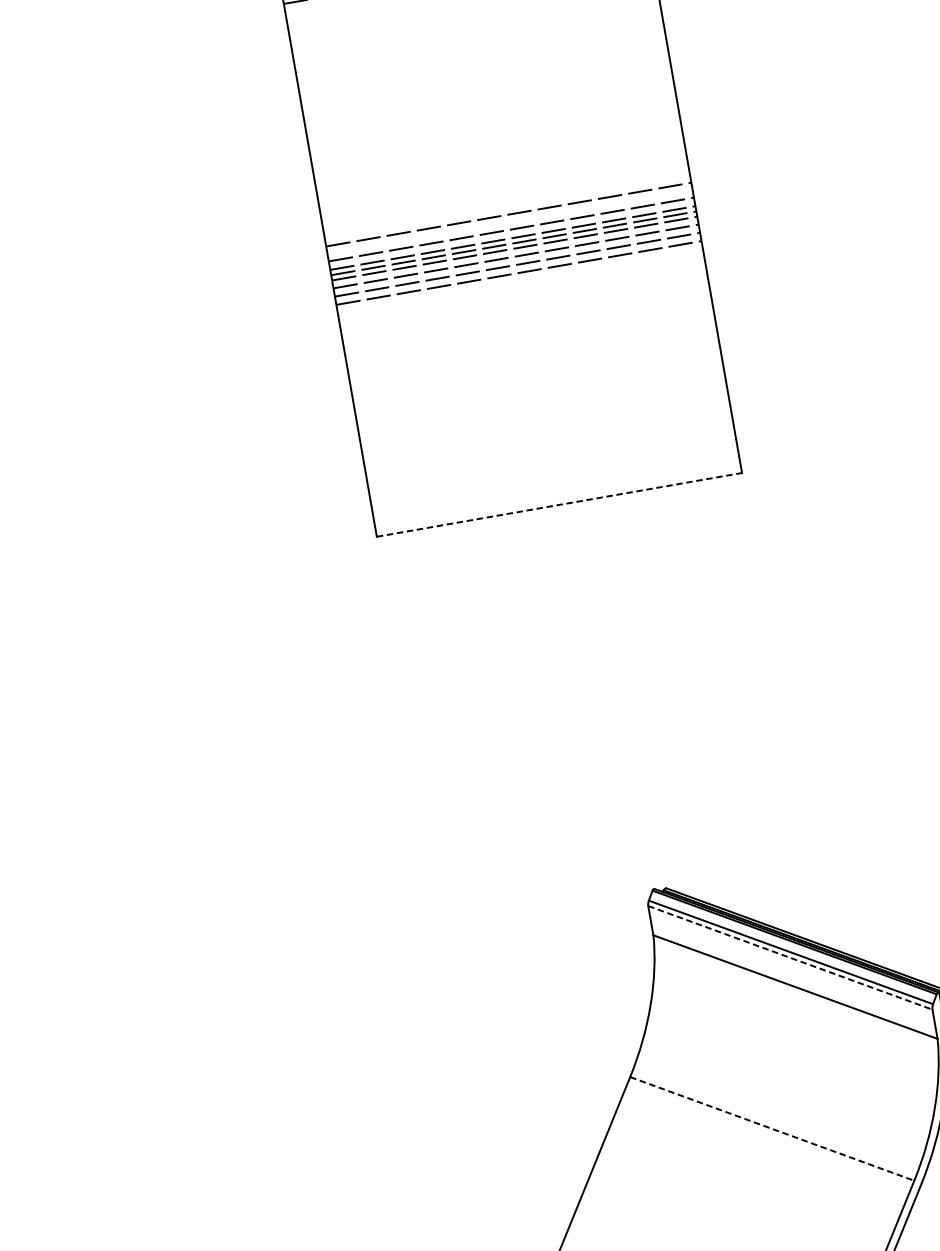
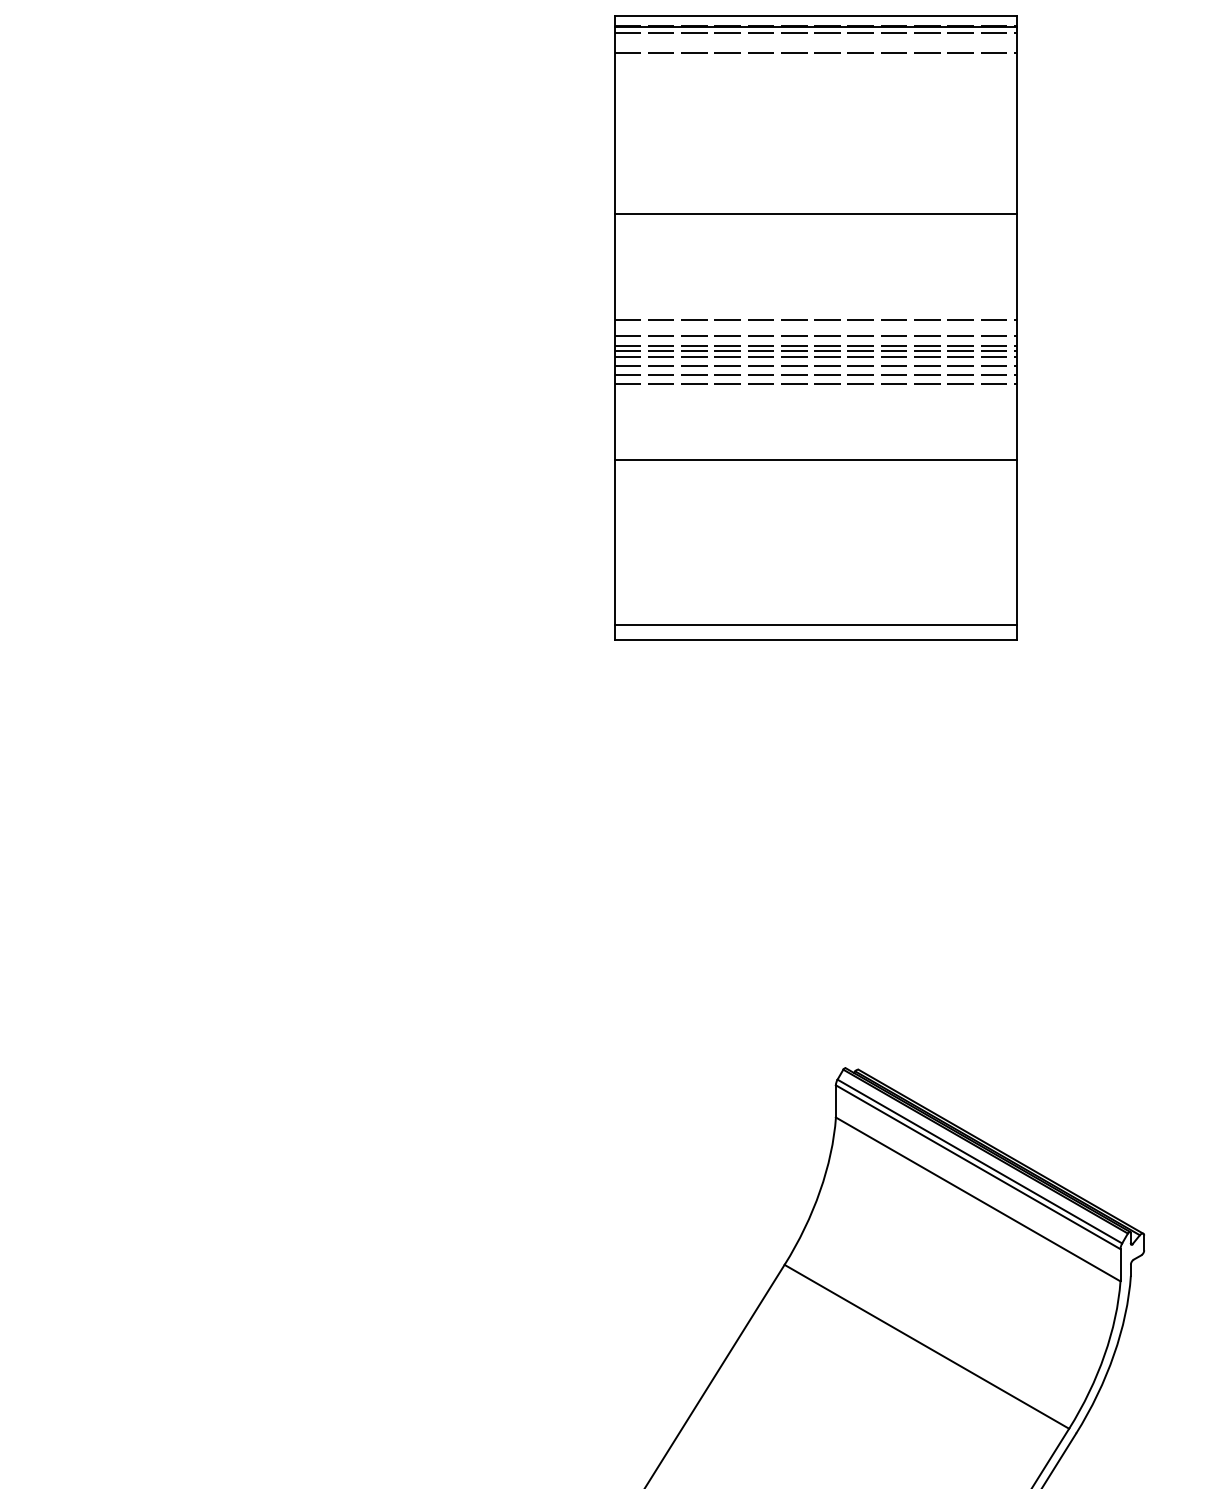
line: (491, 118) -> (815, 213), added
line: (530, 341) -> (815, 459), added
line: (556, 492) -> (815, 625), added
line: (560, 504) -> (816, 639), dashed -> solid
line: (790, 958) -> (978, 1167), dashed -> solid
line: (772, 1129) -> (927, 1347), dashed -> solid

